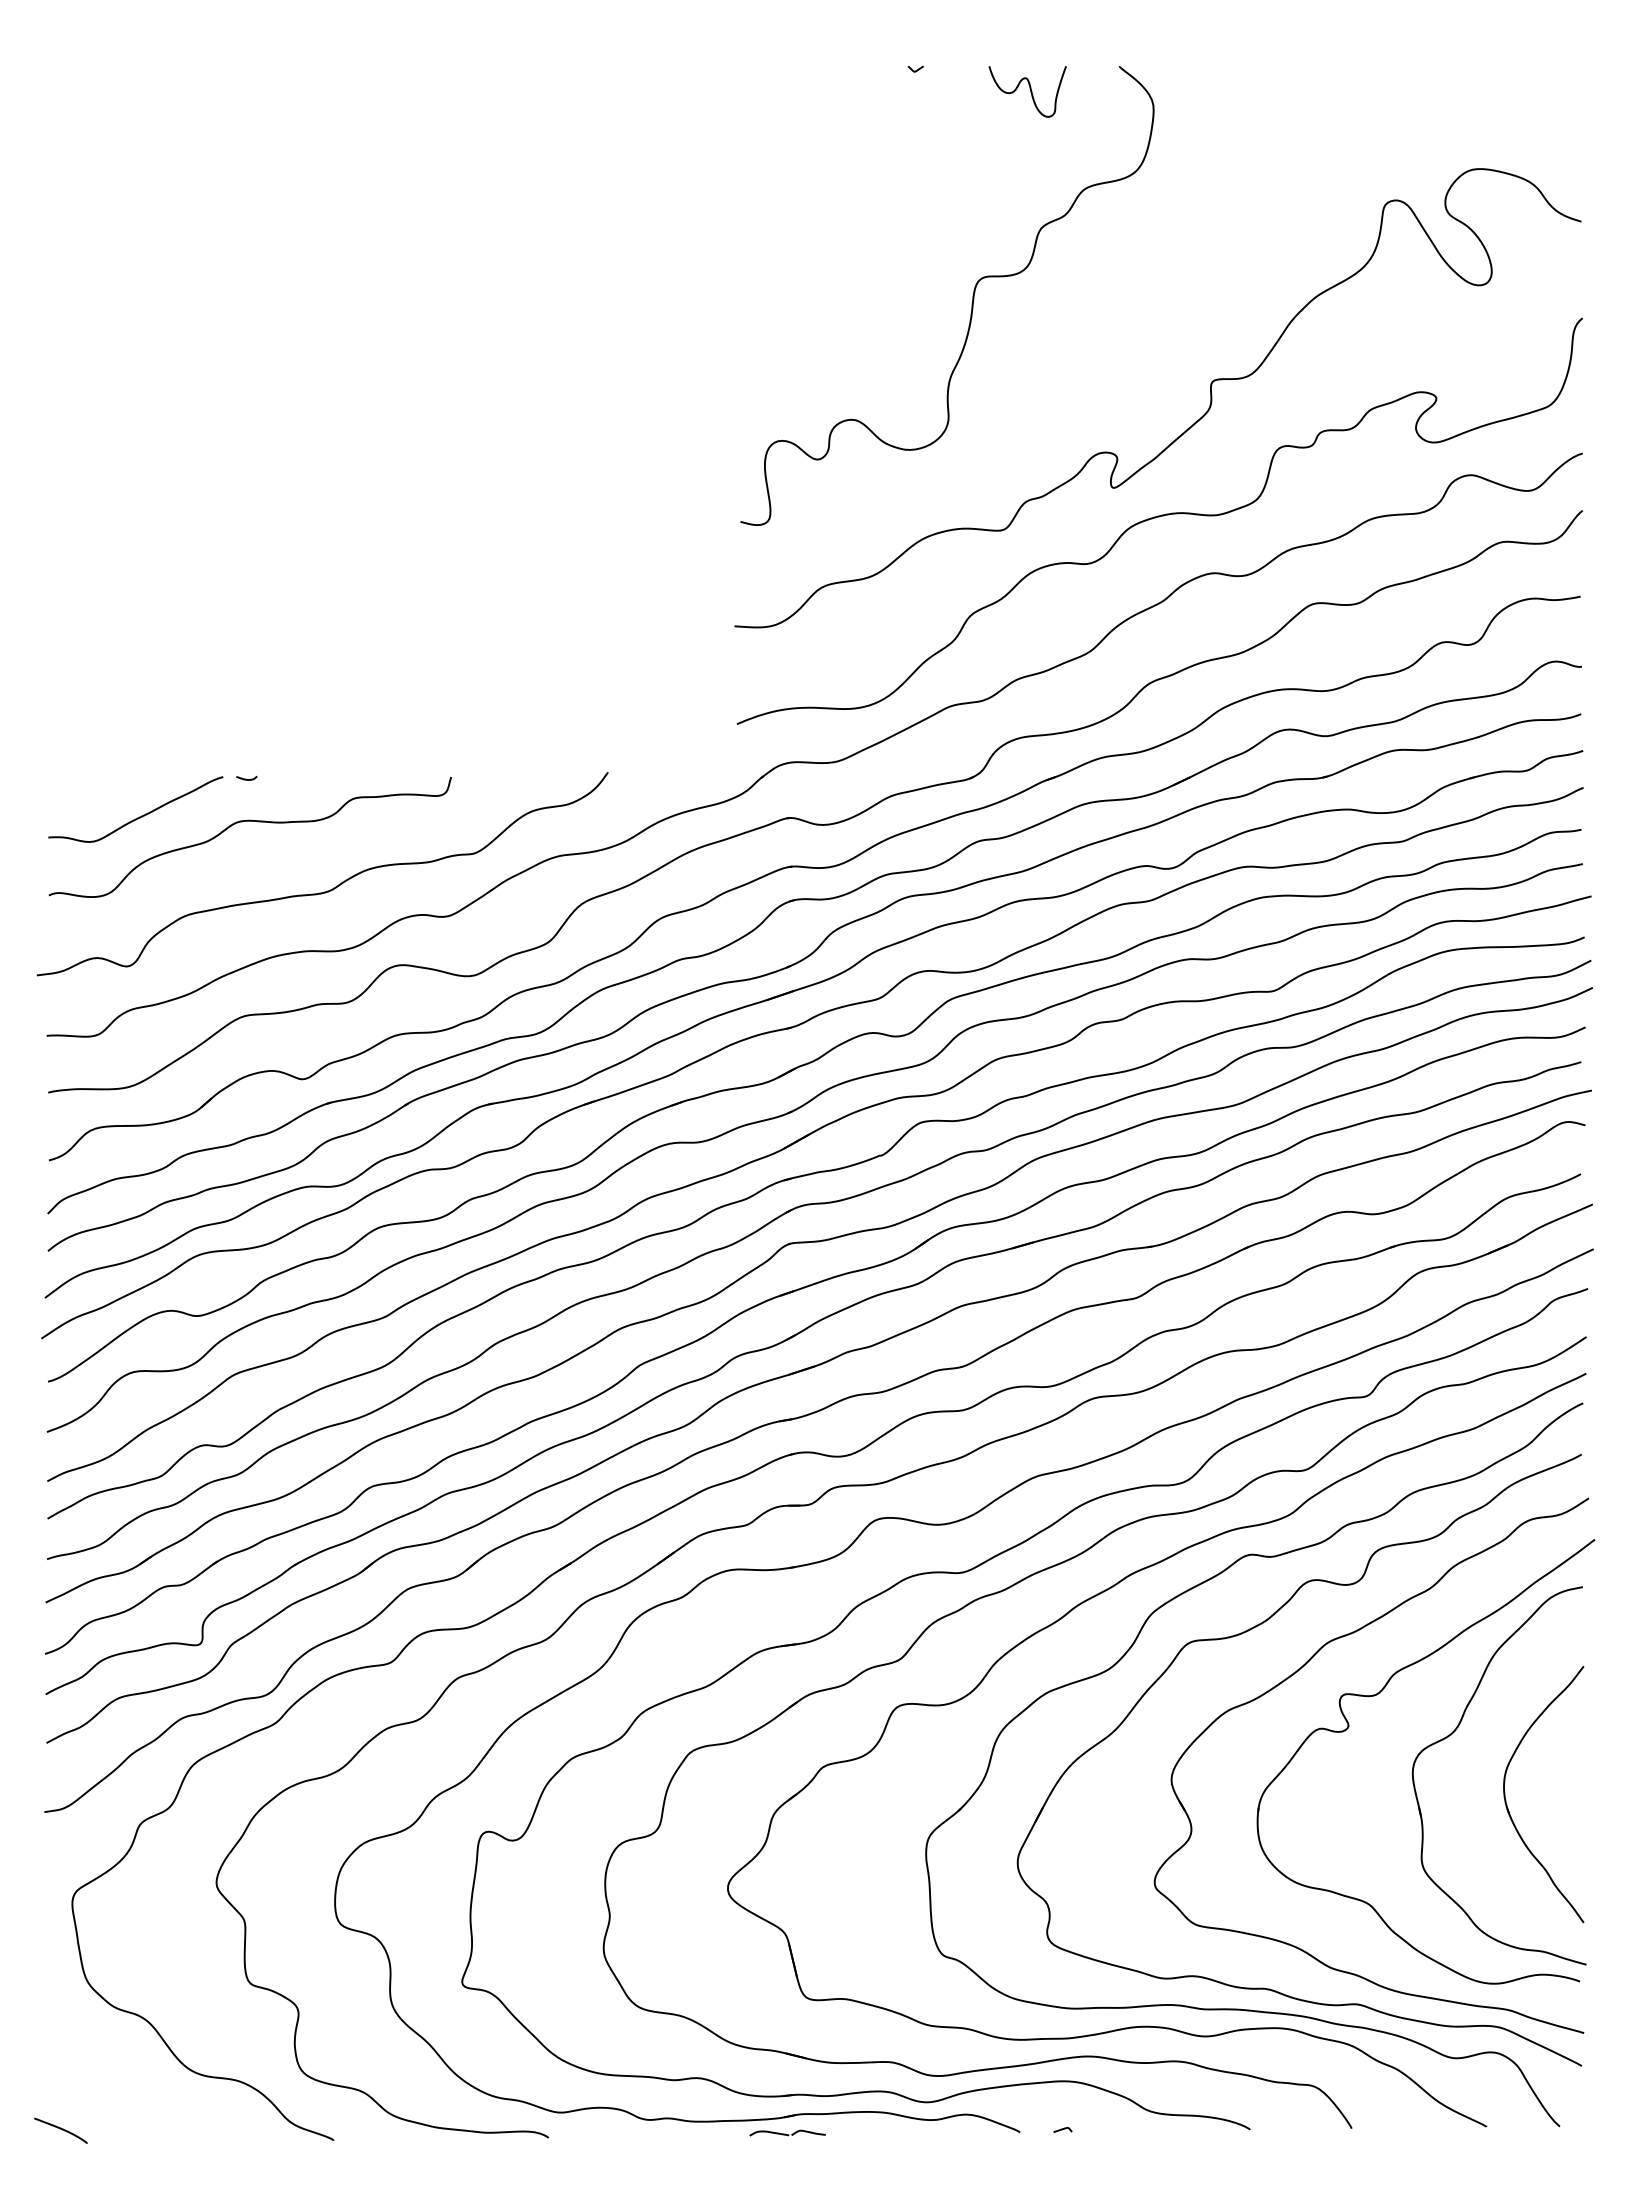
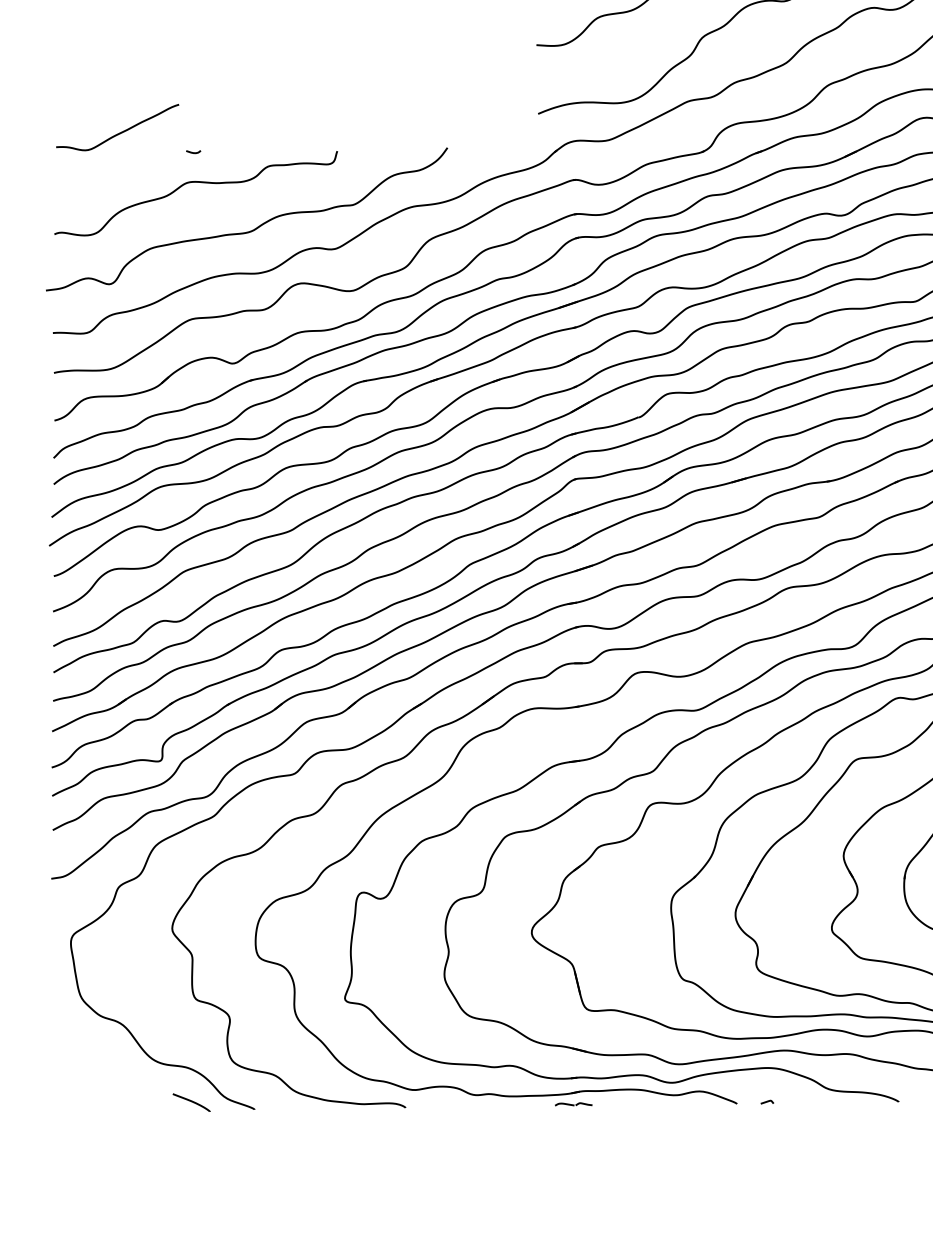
curve: (139, 816) -> (120, 132), moved
curve: (60, 2129) -> (191, 1101), moved
part: (787, 2132) -> (573, 1104), size x0.7

